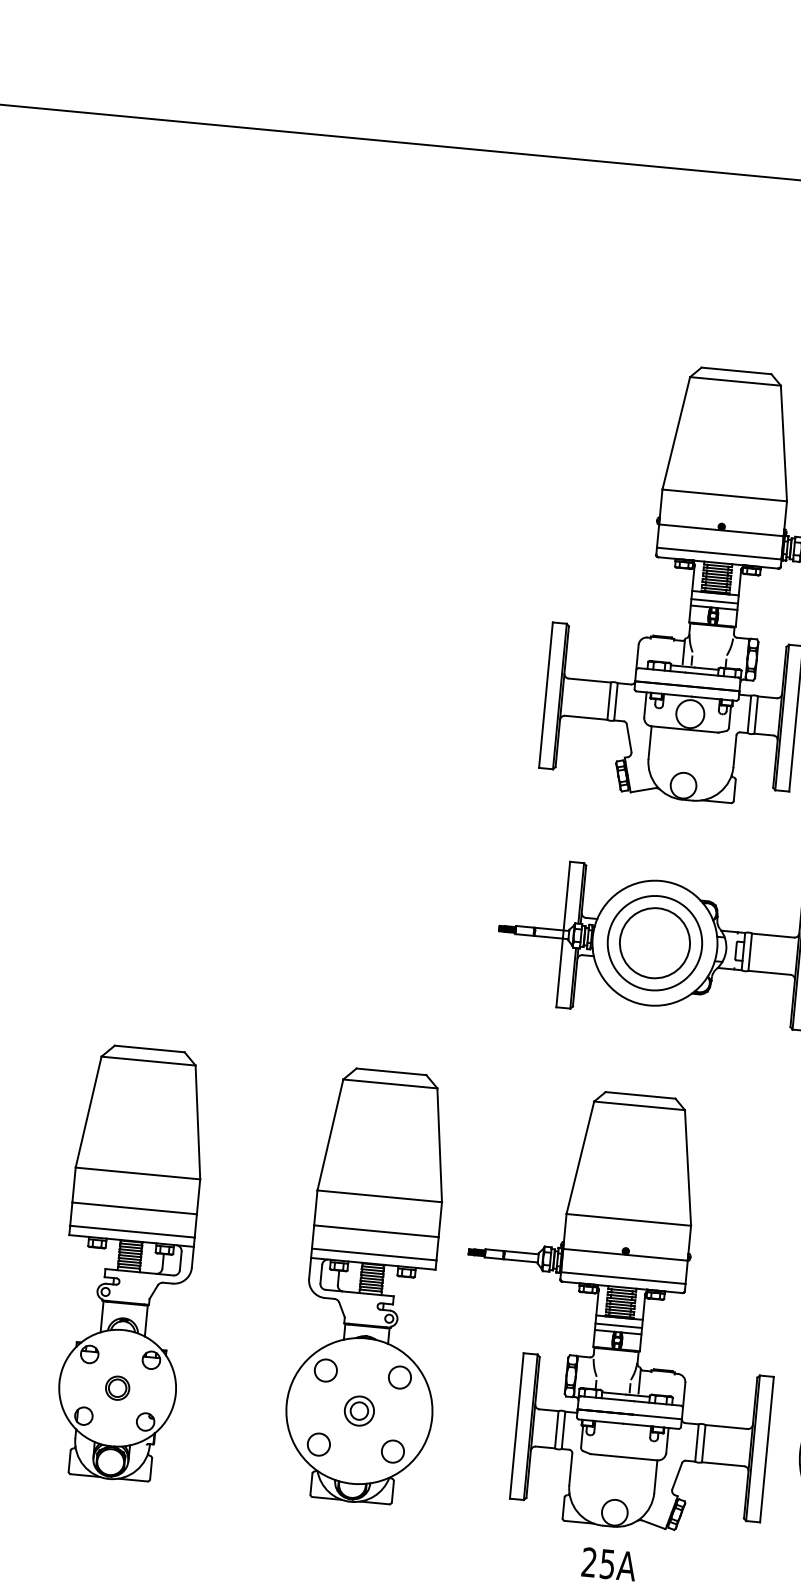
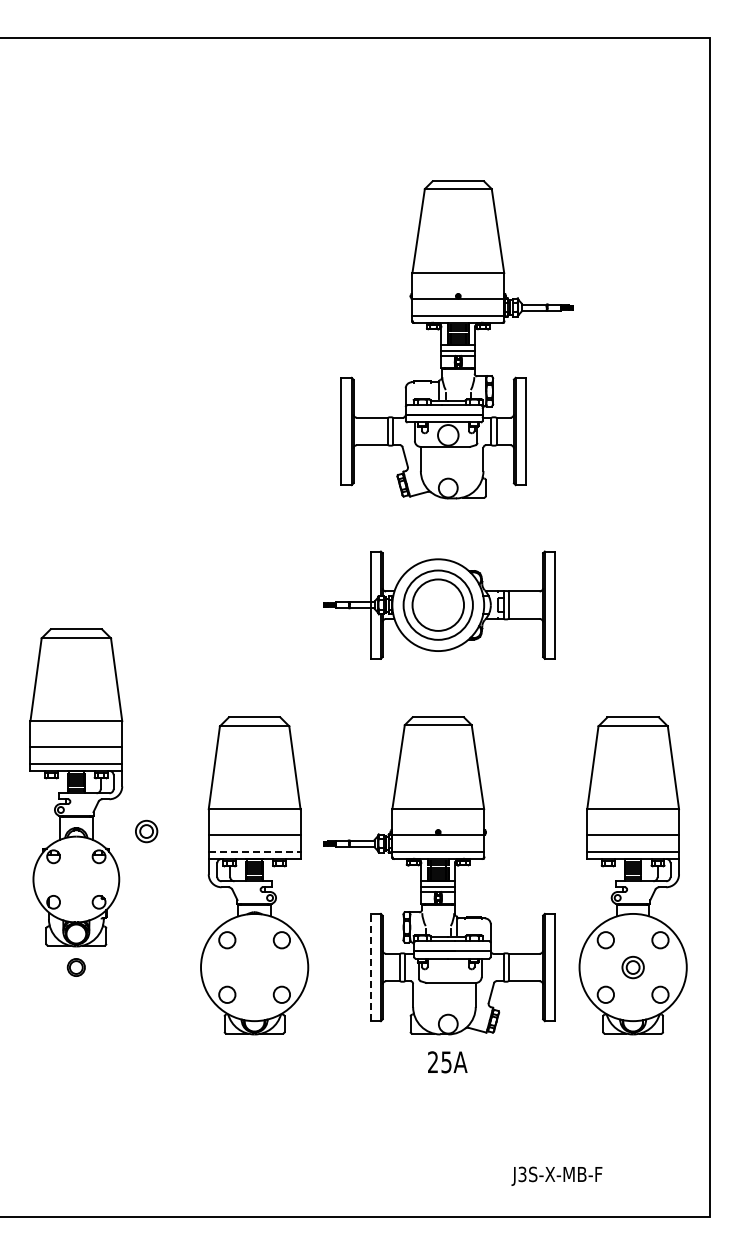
line: (374, 1255) -> (254, 852), solid -> dashed
part: (129, 1263) -> (76, 787), moved
part: (359, 1411) -> (146, 831), moved
line: (516, 1425) -> (370, 967), solid -> dashed

